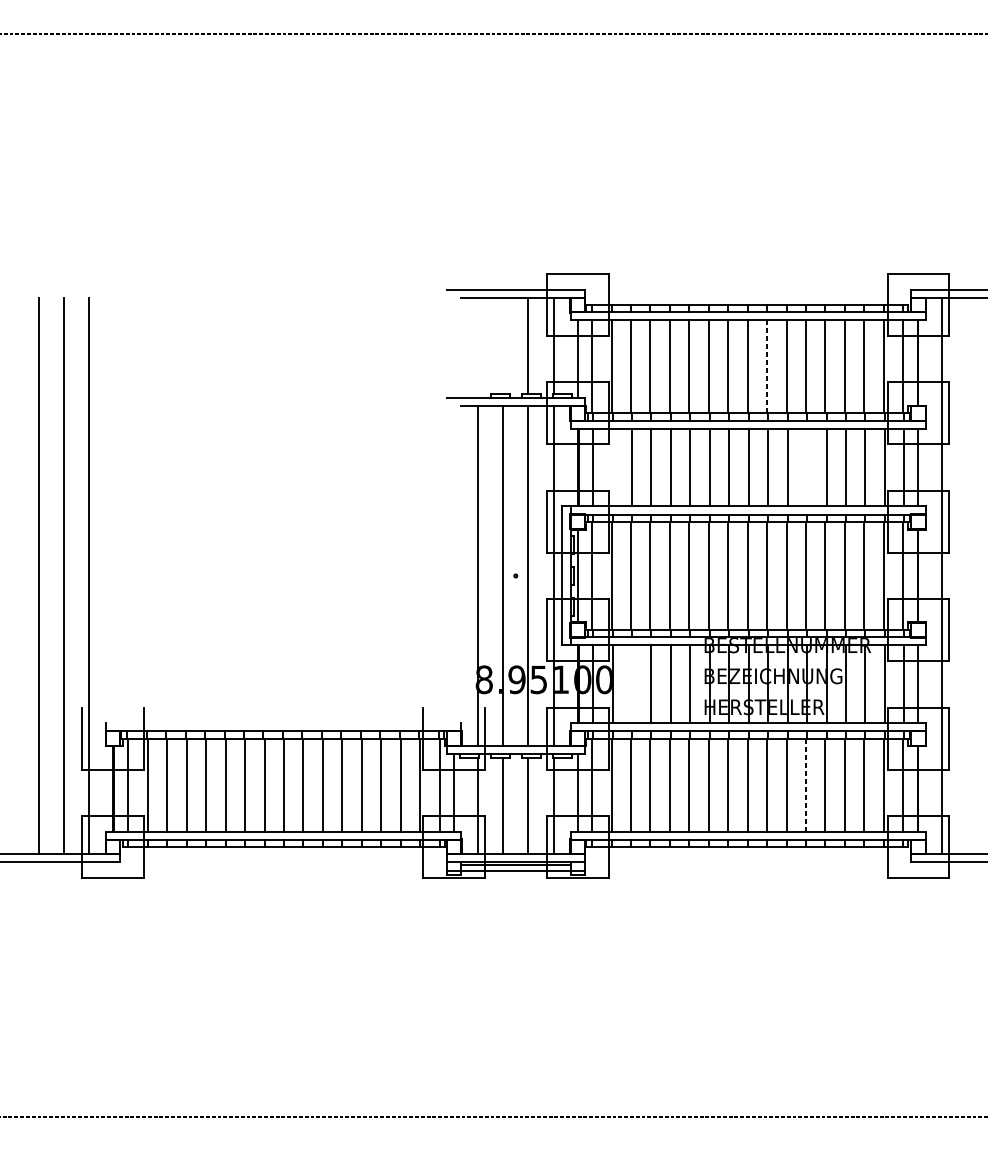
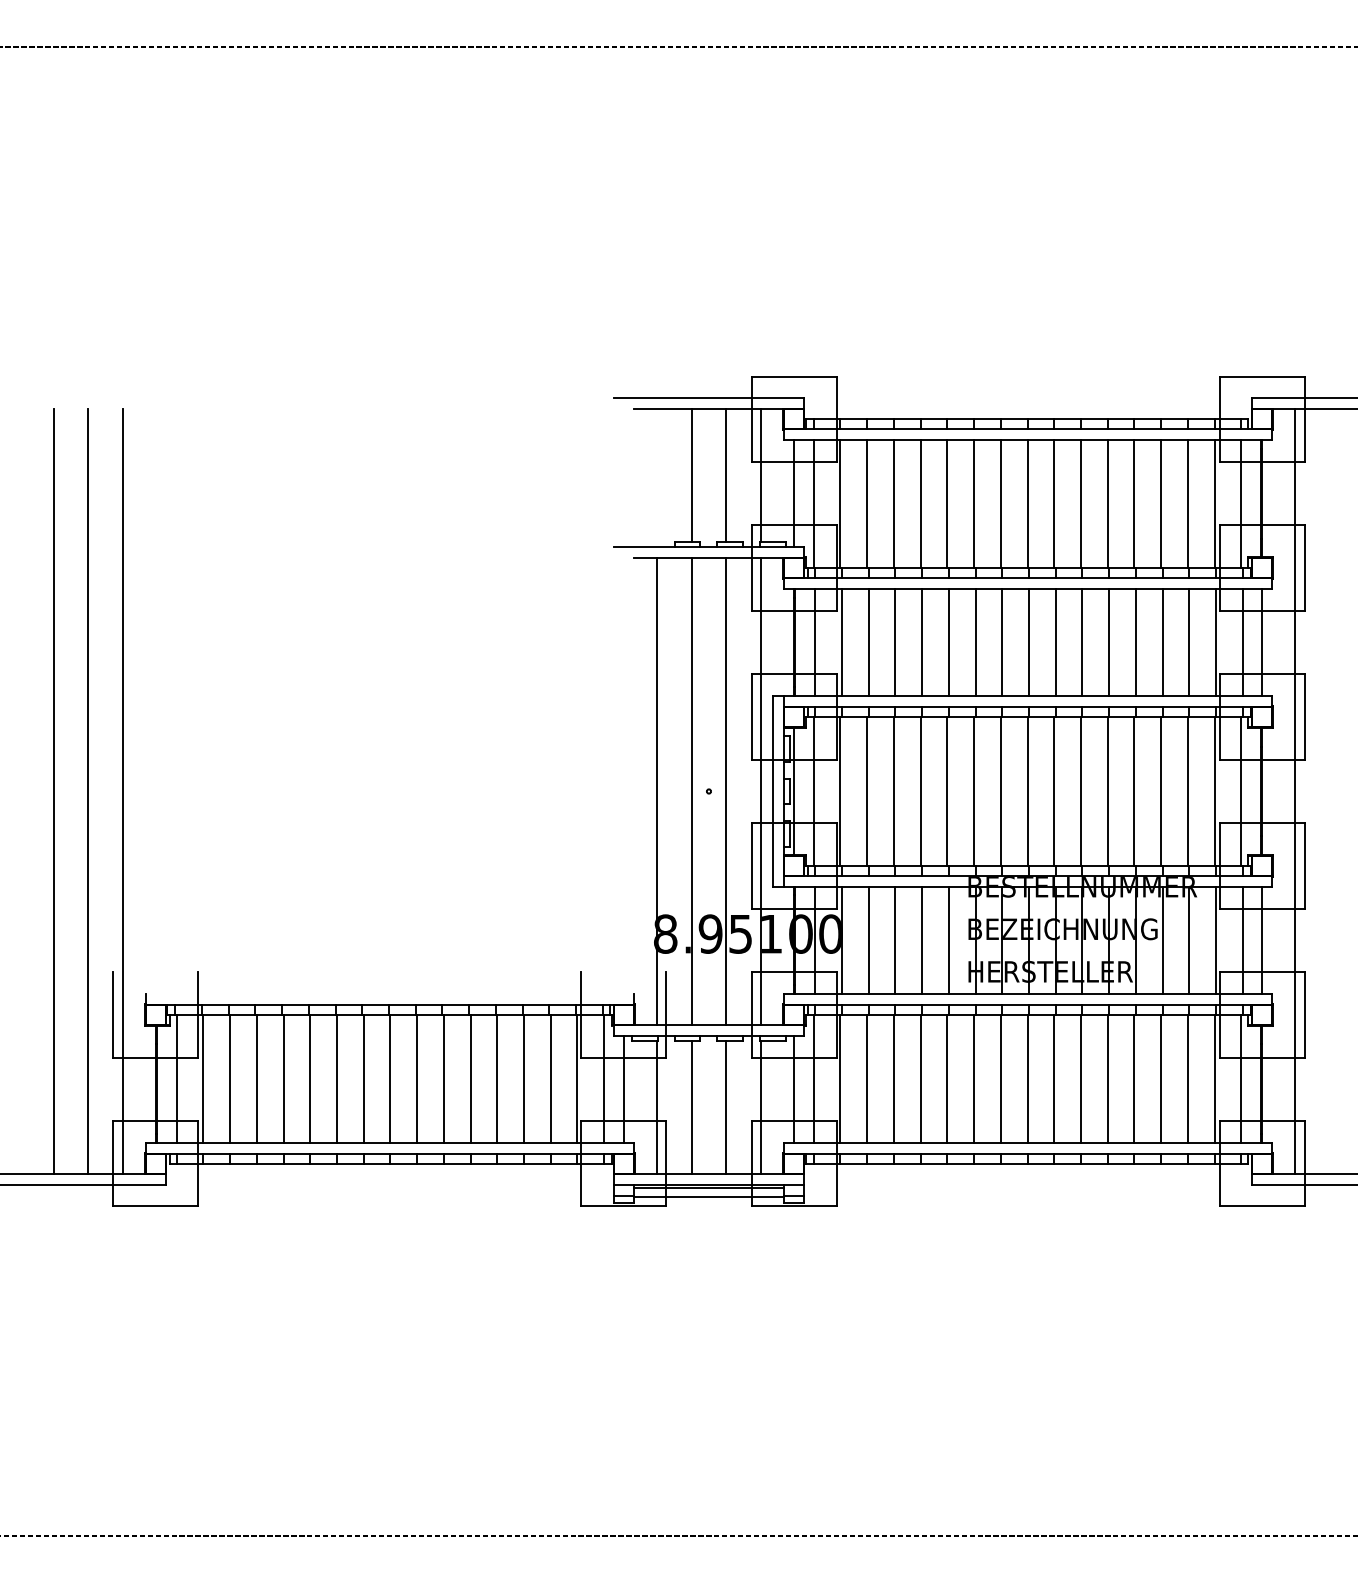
line: (503, 346) -> (691, 475), added
line: (767, 367) -> (1054, 504), dashed -> solid
line: (612, 467) -> (841, 642), added
line: (807, 467) -> (1109, 642), added
line: (631, 683) -> (868, 939), added
line: (805, 784) -> (1107, 1078), dashed -> solid

